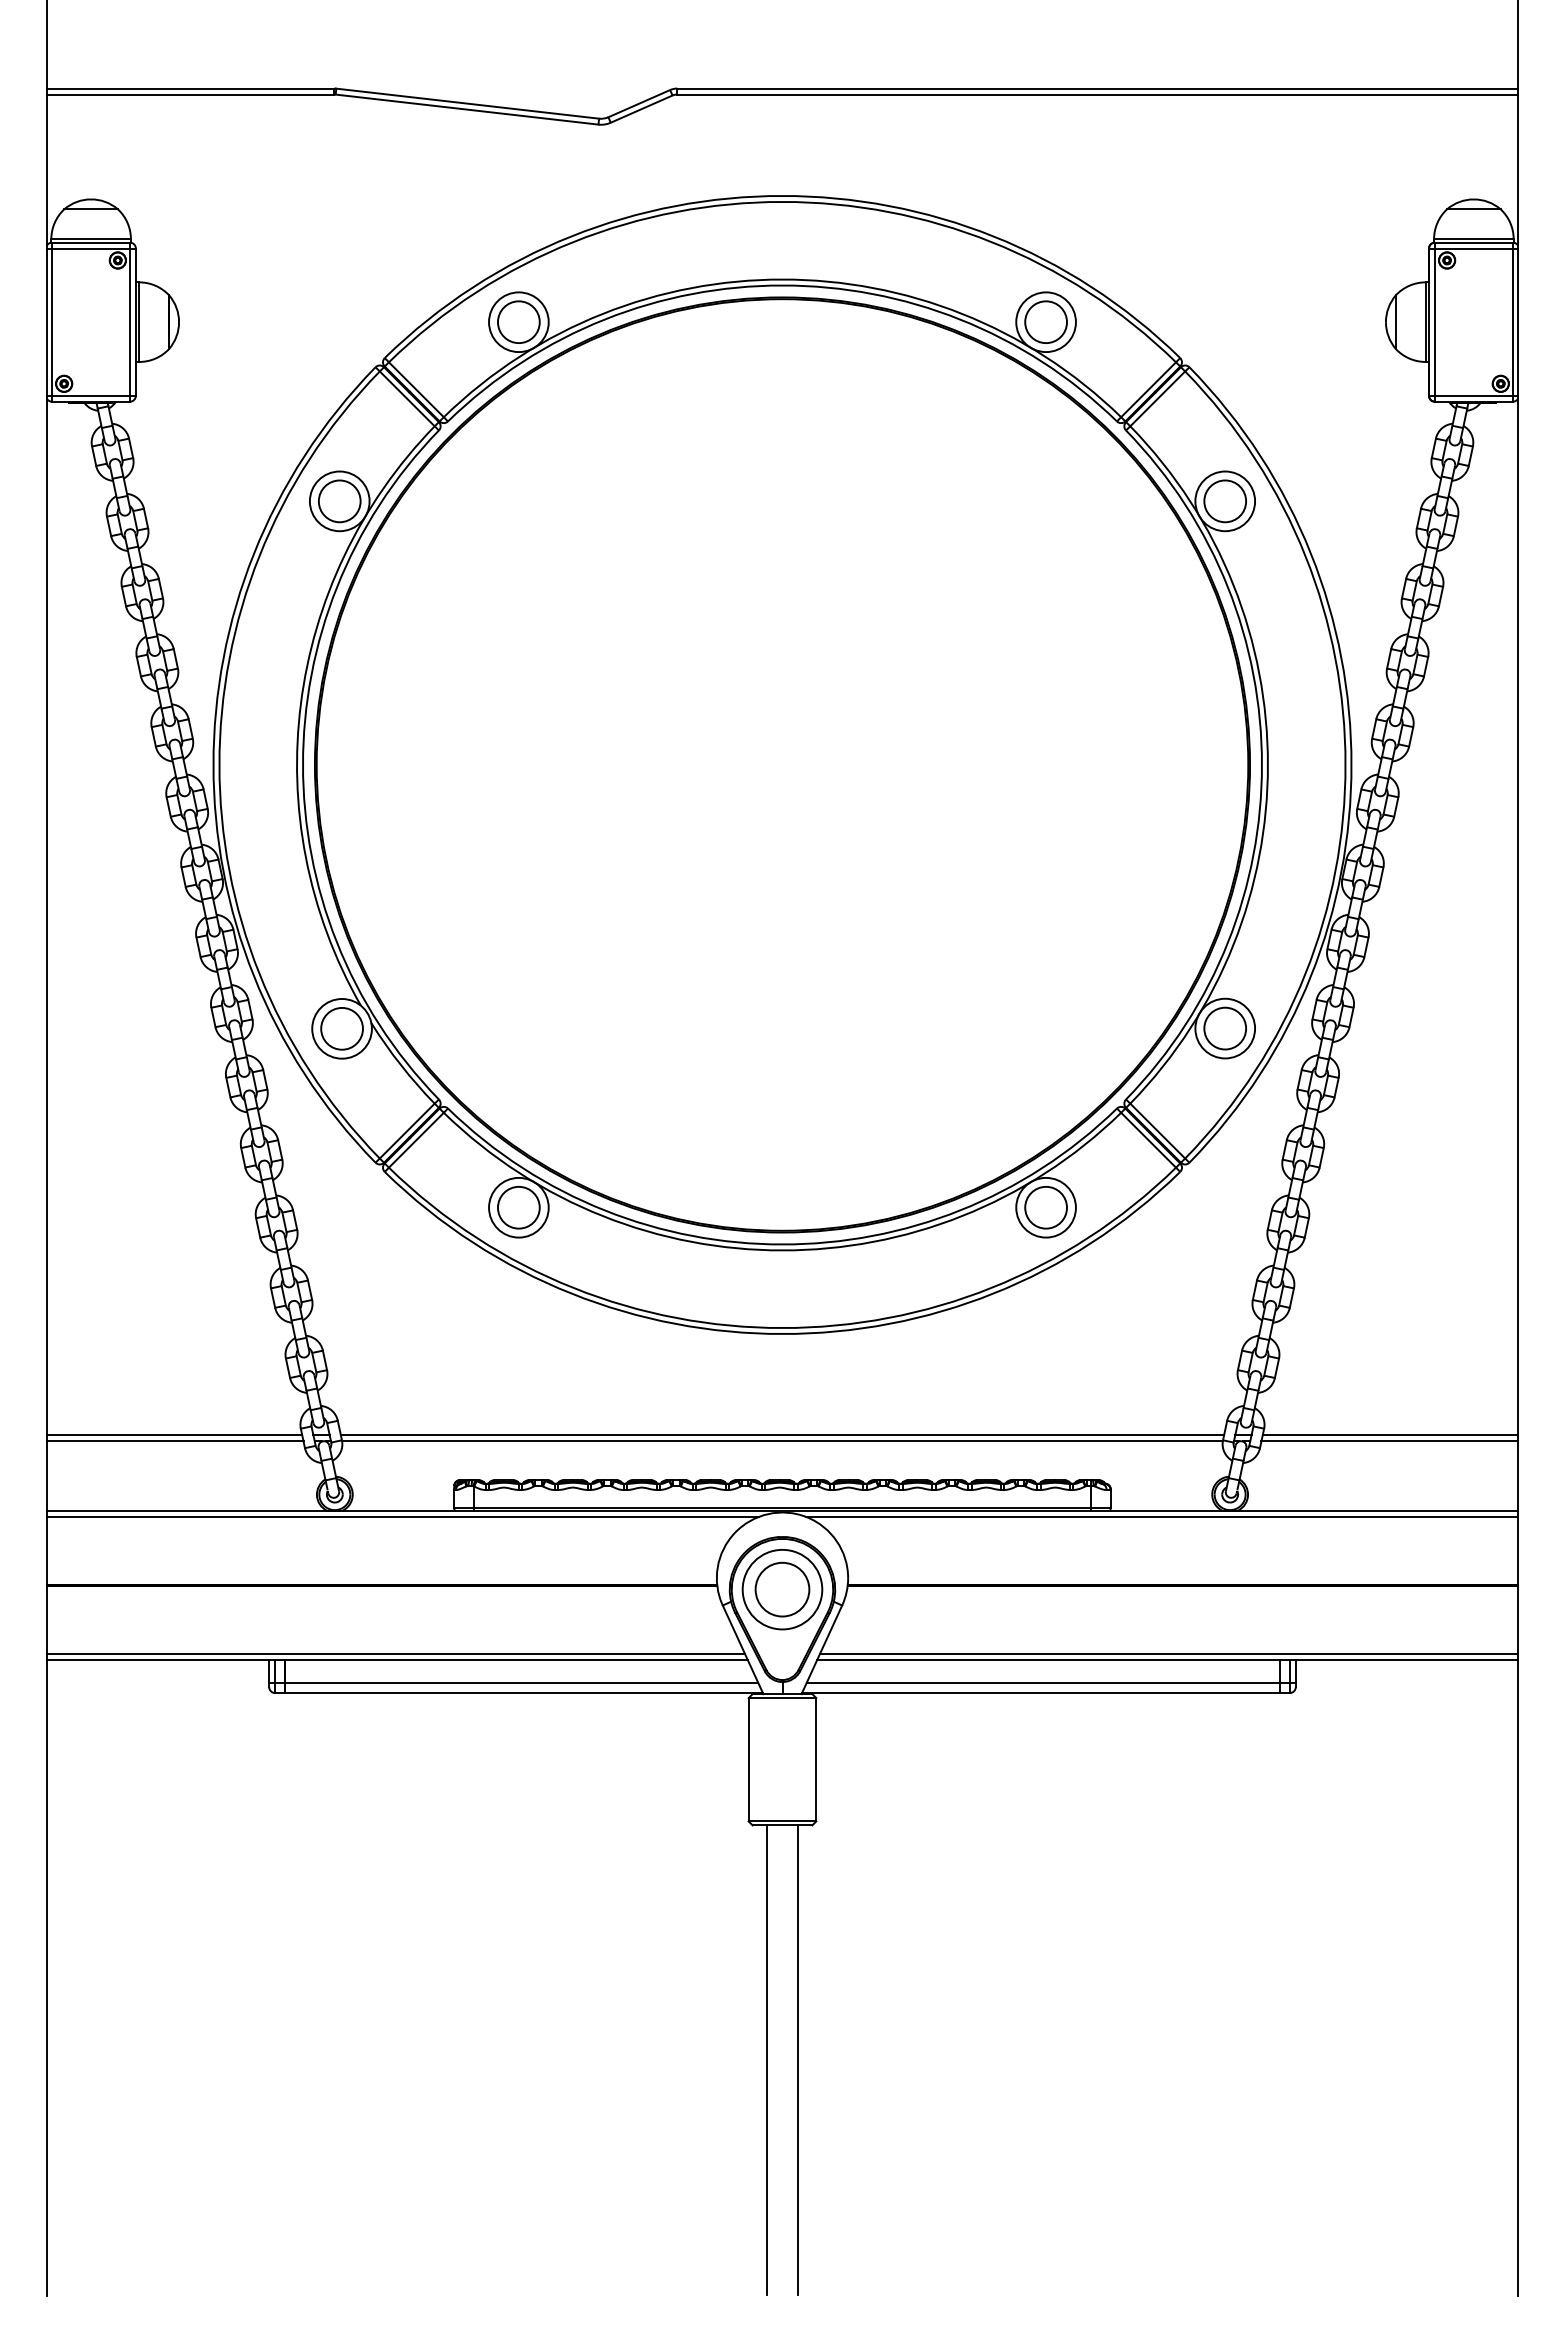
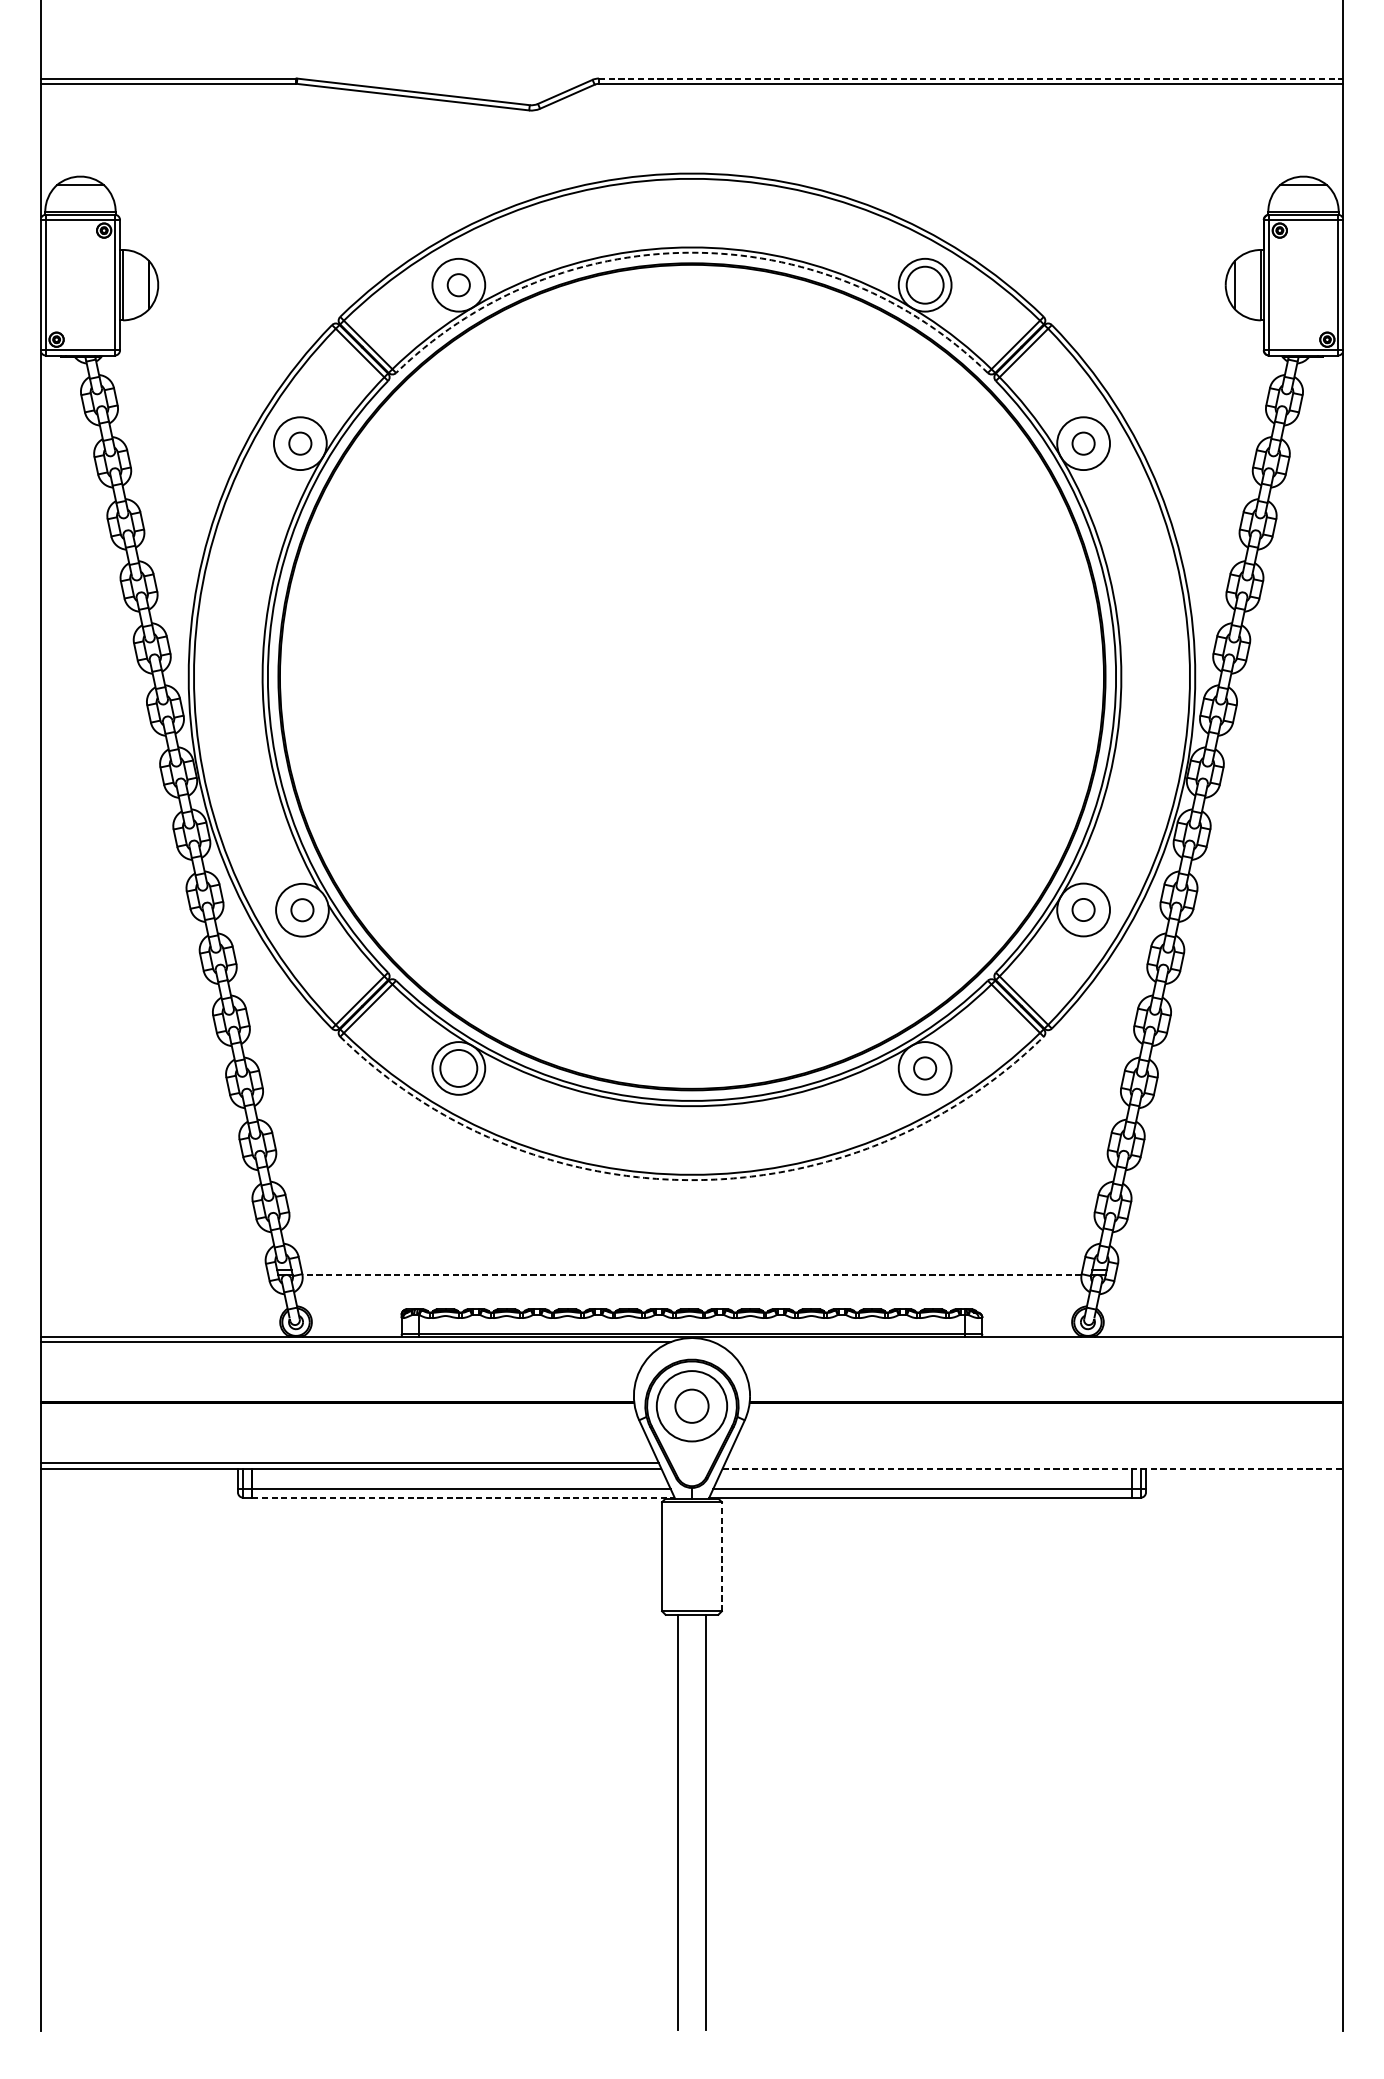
line: (1098, 88) -> (971, 78), solid -> dashed
arc: (782, 285) -> (692, 252), solid -> dashed
circle: (518, 322) -> (458, 285), size x0.6
circle: (339, 501) -> (300, 443), size x0.6
circle: (1225, 501) -> (1083, 443), size x0.6
circle: (341, 1028) -> (301, 909), size x0.6
circle: (1225, 1028) -> (1083, 909), size x0.6
circle: (1046, 1207) -> (925, 1068), size x0.6
arc: (782, 1334) -> (692, 1180), solid -> dashed
line: (174, 1435) -> (154, 1269), removed
line: (782, 1435) -> (692, 1269), removed
line: (1390, 1435) -> (1229, 1269), removed
line: (174, 1441) -> (154, 1275), removed
line: (781, 1441) -> (691, 1275), solid -> dashed
line: (1389, 1441) -> (1228, 1275), removed
line: (1162, 1517) -> (1028, 1342), removed
circle: (782, 1589) -> (692, 1406), size x0.7
line: (1168, 1654) -> (1033, 1463), removed
line: (1167, 1660) -> (1032, 1468), solid -> dashed
line: (524, 1692) -> (463, 1497), solid -> dashed
line: (816, 1759) -> (722, 1556), solid -> dashed

